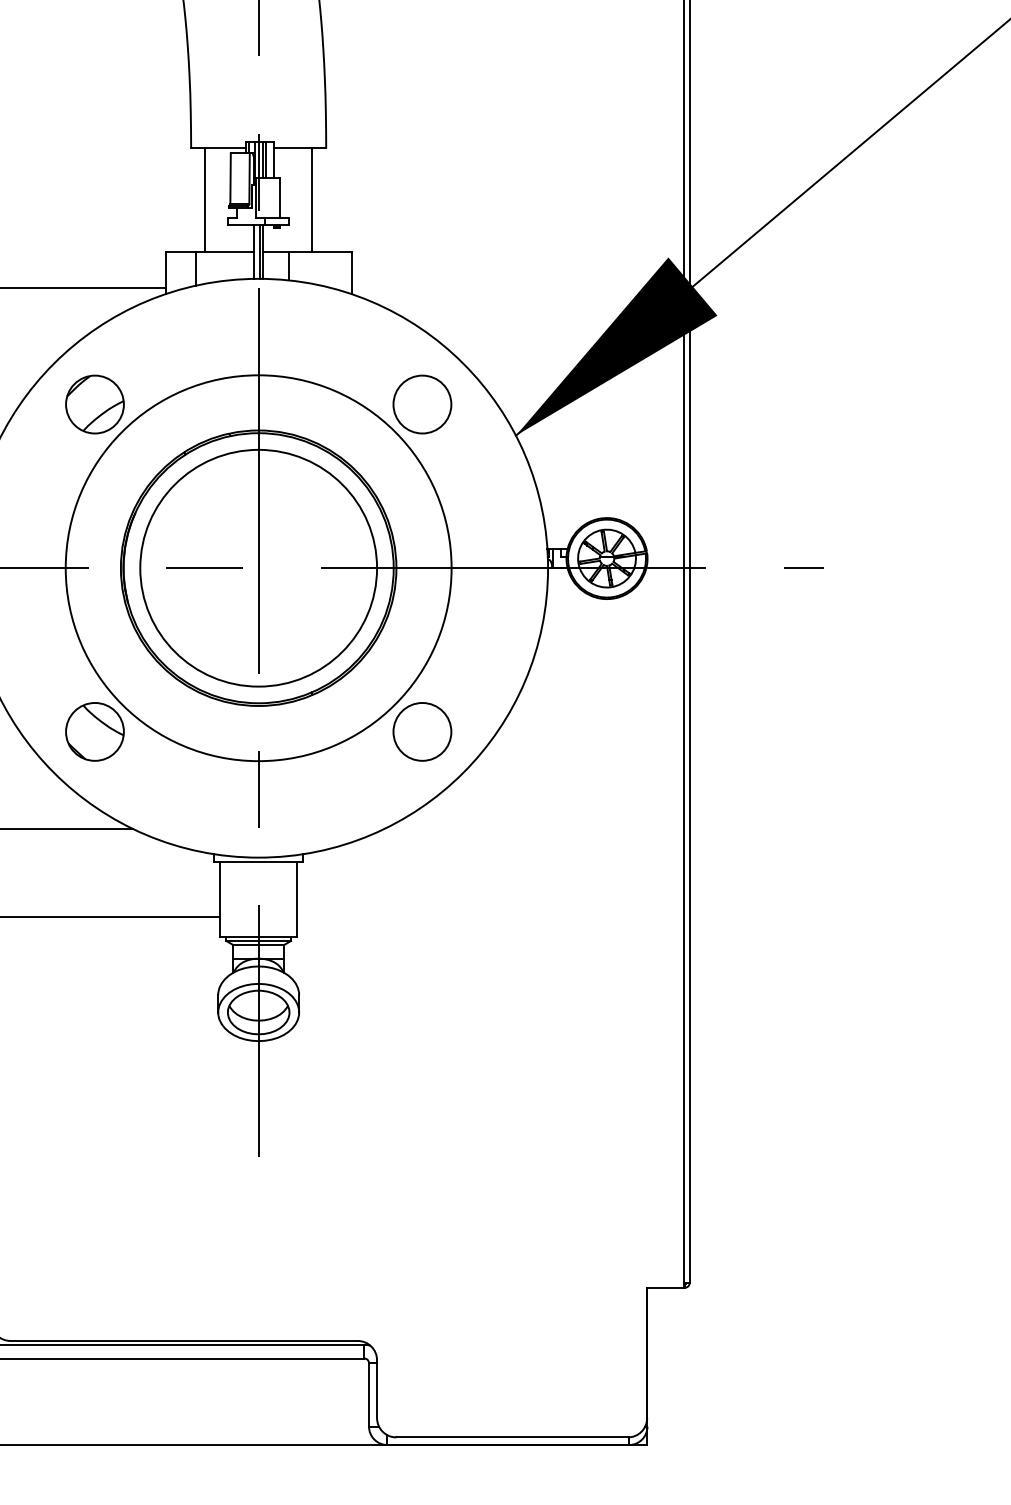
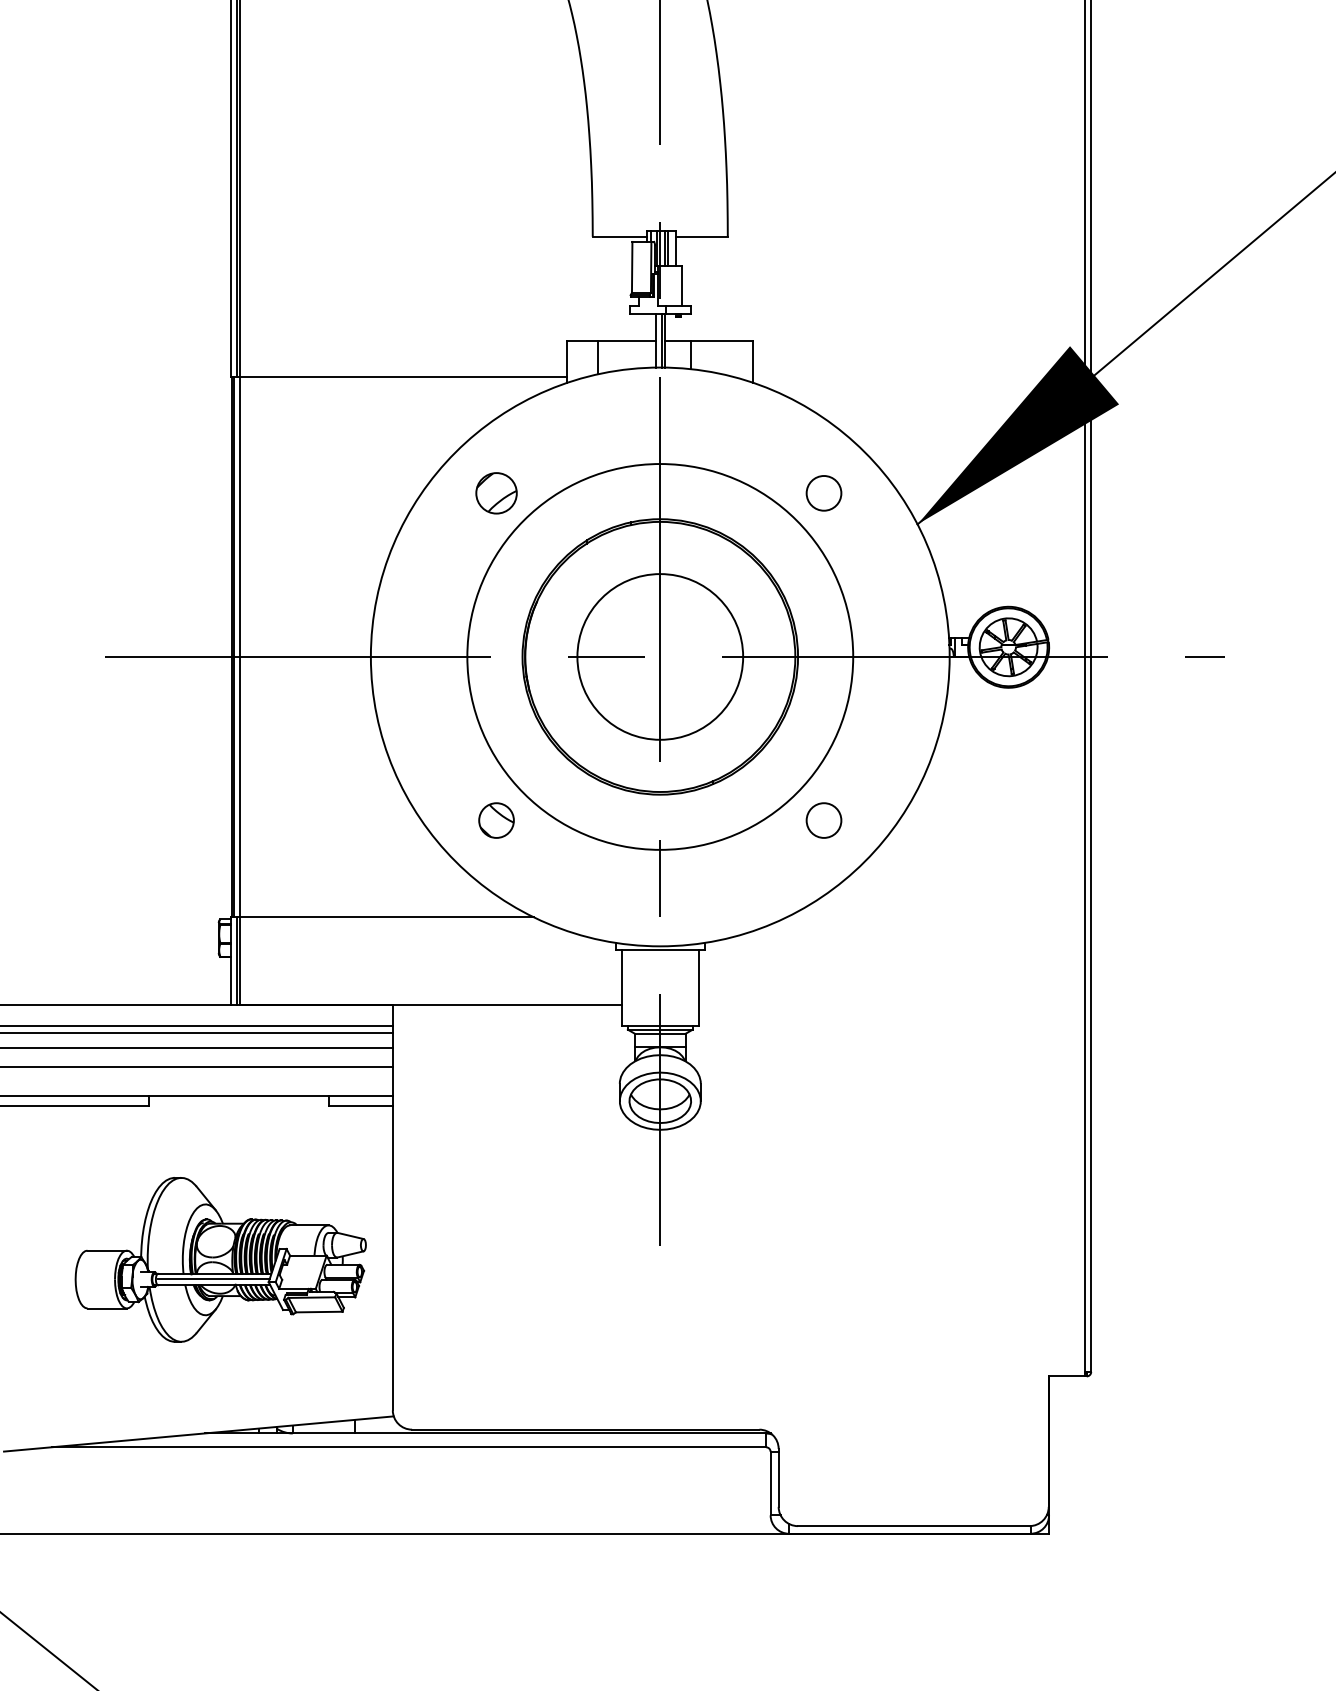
line: (205, 199) -> (607, 288), removed
line: (311, 199) -> (713, 288), removed
part: (94, 404) -> (496, 493), size x0.7
circle: (421, 404) -> (823, 493), size x0.6
circle: (257, 567) -> (659, 656), size x0.7
part: (94, 731) -> (496, 820), size x0.6
circle: (421, 731) -> (823, 820), size x0.6

